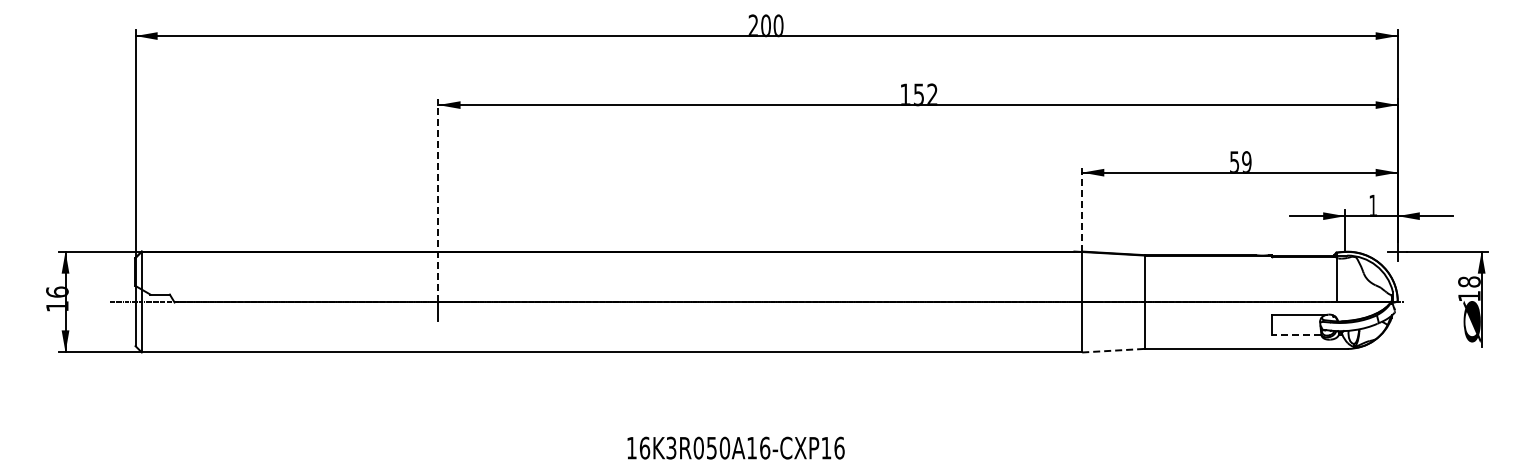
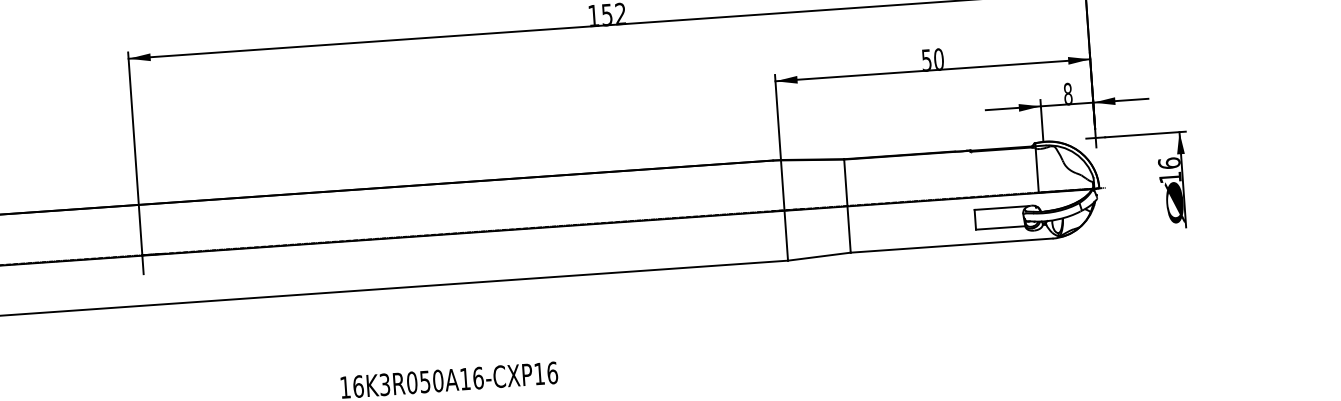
text: (1246, 161) -> (938, 58), 59 -> 50
line: (438, 200) -> (135, 153), dashed -> solid
text: (1373, 205) -> (1068, 93), 1 -> 8
line: (1082, 208) -> (778, 117), dashed -> solid
text: (1469, 281) -> (1169, 162), 18 -> 16
line: (1296, 334) -> (1000, 227), dashed -> solid
line: (1113, 350) -> (819, 256), dashed -> solid

